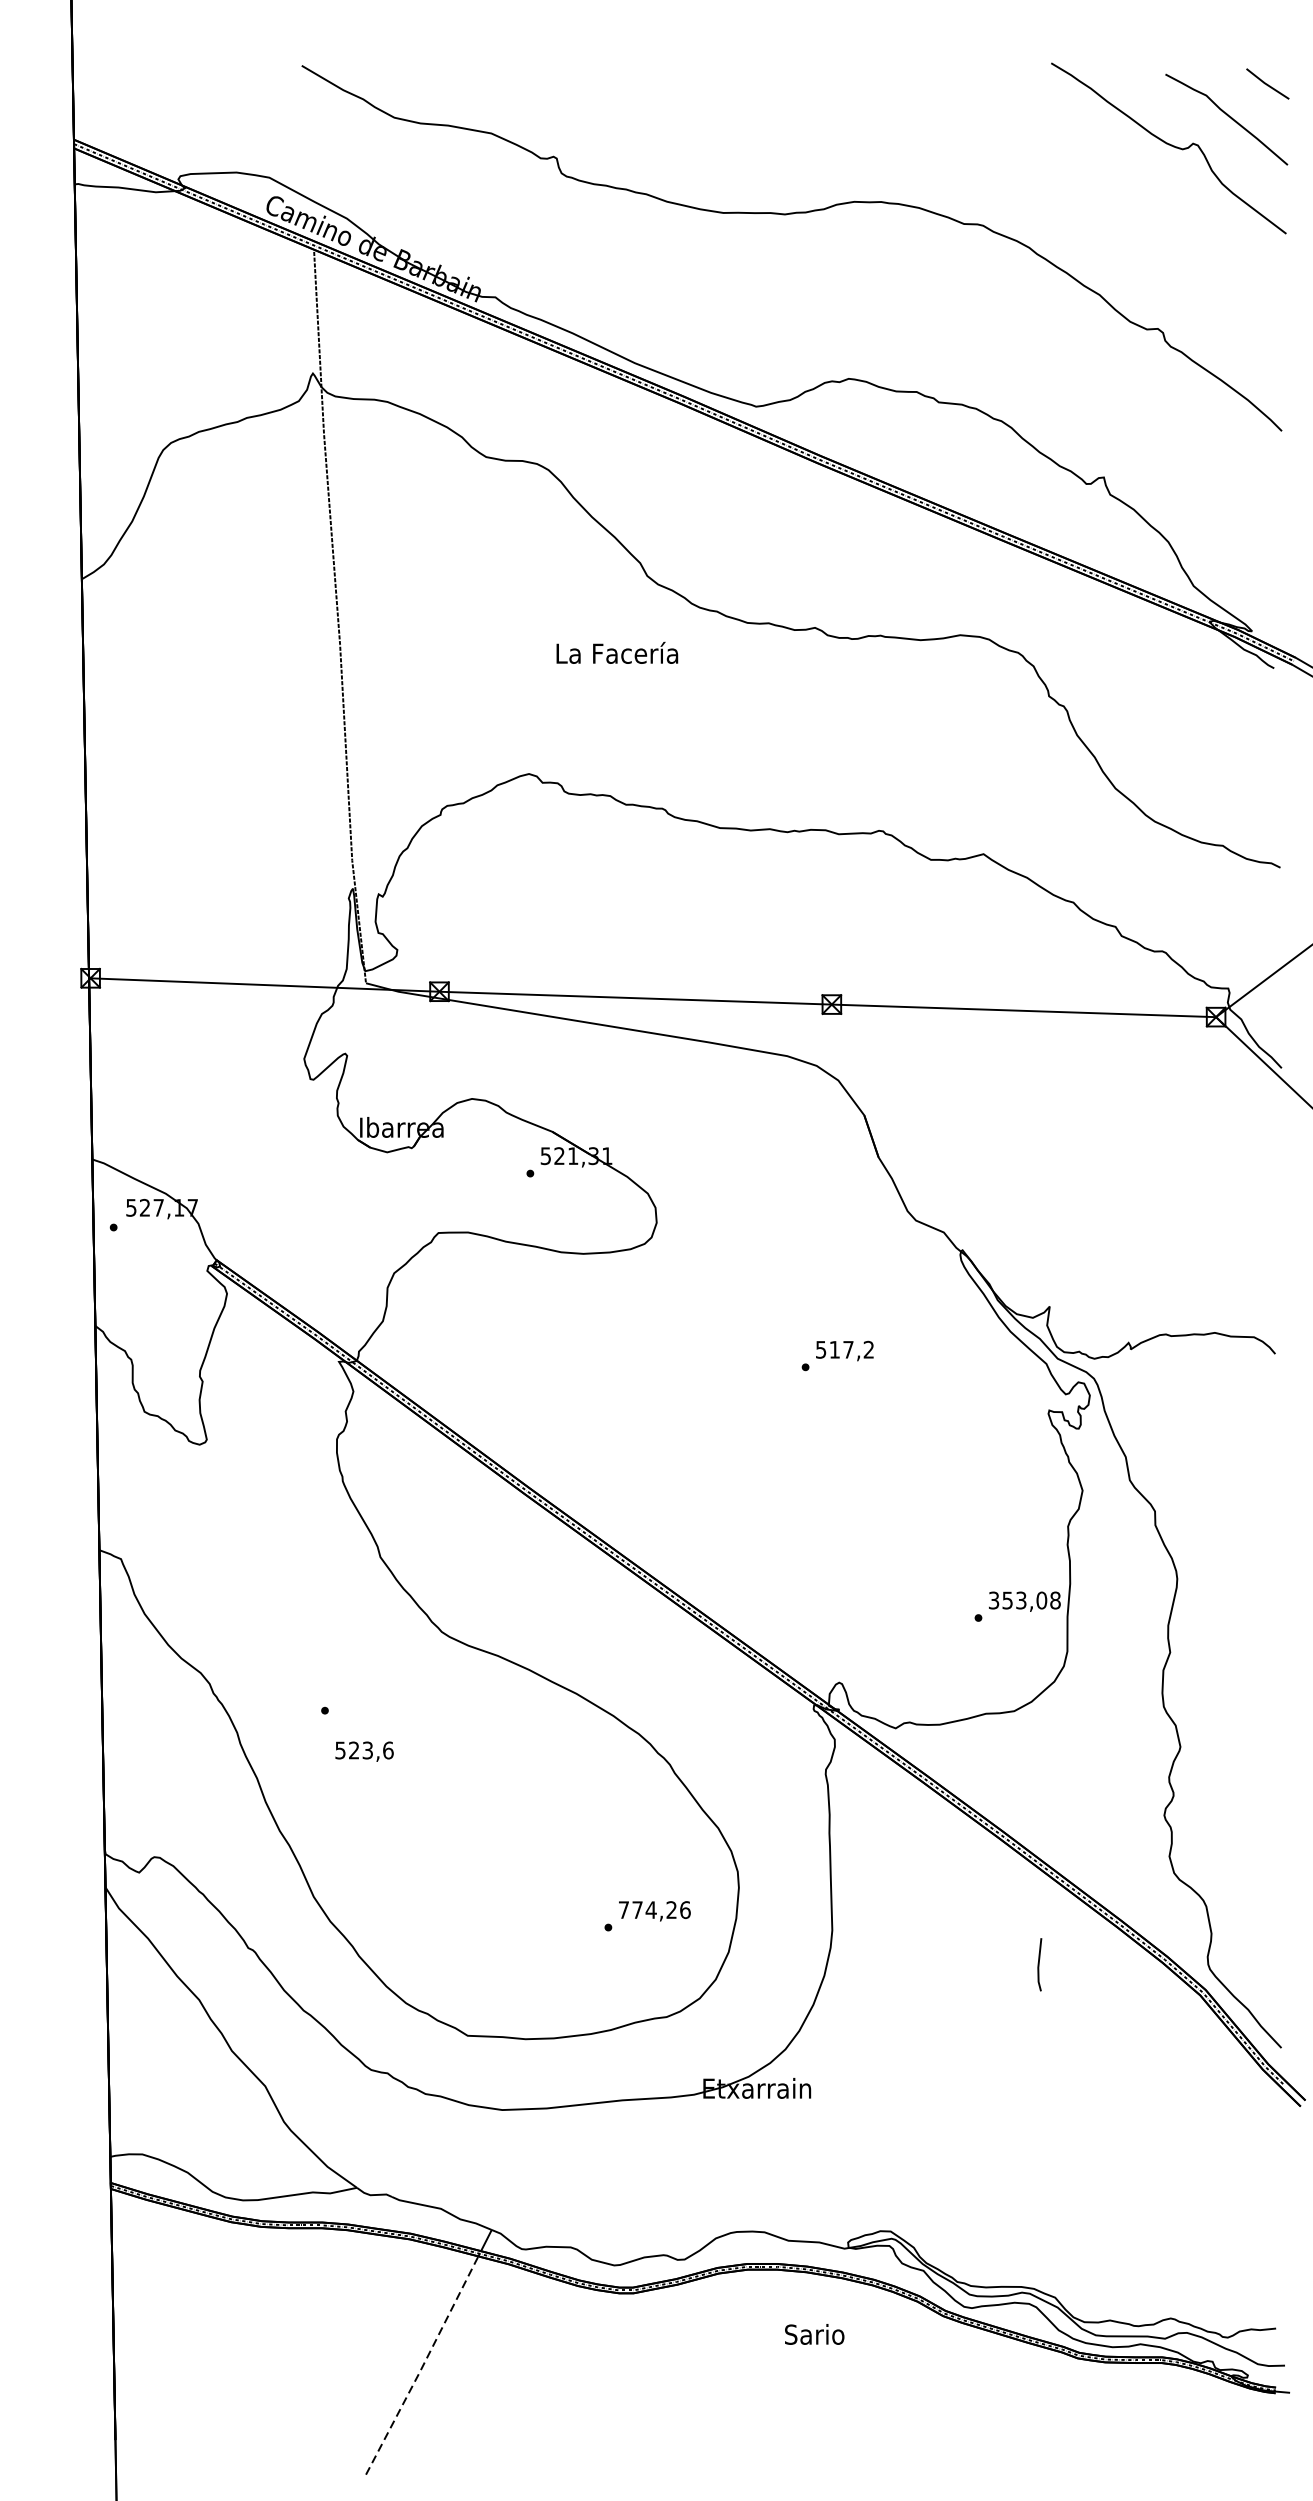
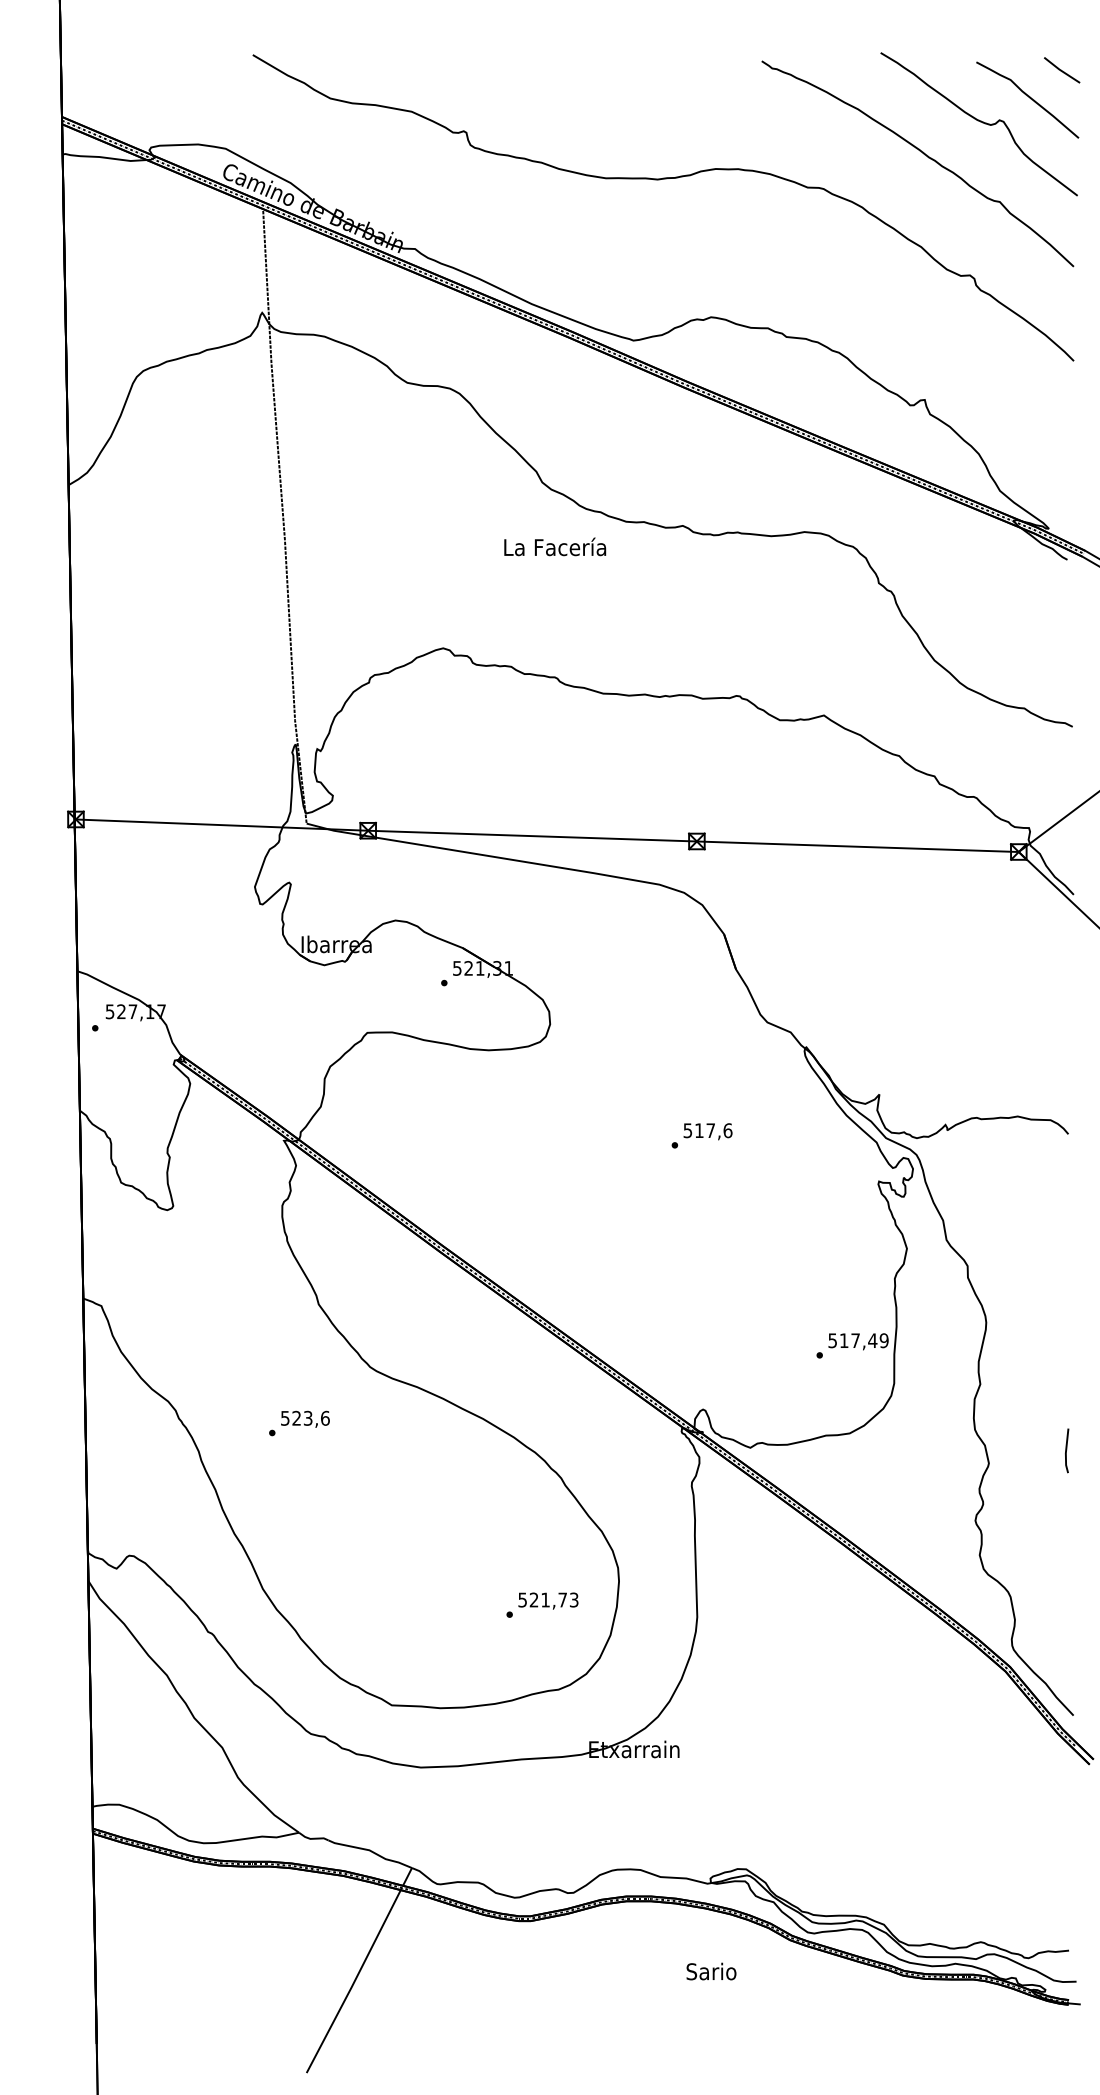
curve: (1103, 185) -> (924, 155), added
text: (617, 652) -> (555, 546), moved
text: (868, 1349) -> (727, 1130), 517,2 -> 517,6
text: (1024, 1600) -> (858, 1340), 353,08 -> 517,49
text: (364, 1750) -> (305, 1418), moved
text: (654, 1909) -> (548, 1599), 774,26 -> 521,73
line: (1040, 1963) -> (1067, 1449), moved
text: (814, 2334) -> (711, 1971), moved
line: (423, 2366) -> (354, 1982), dashed -> solid

